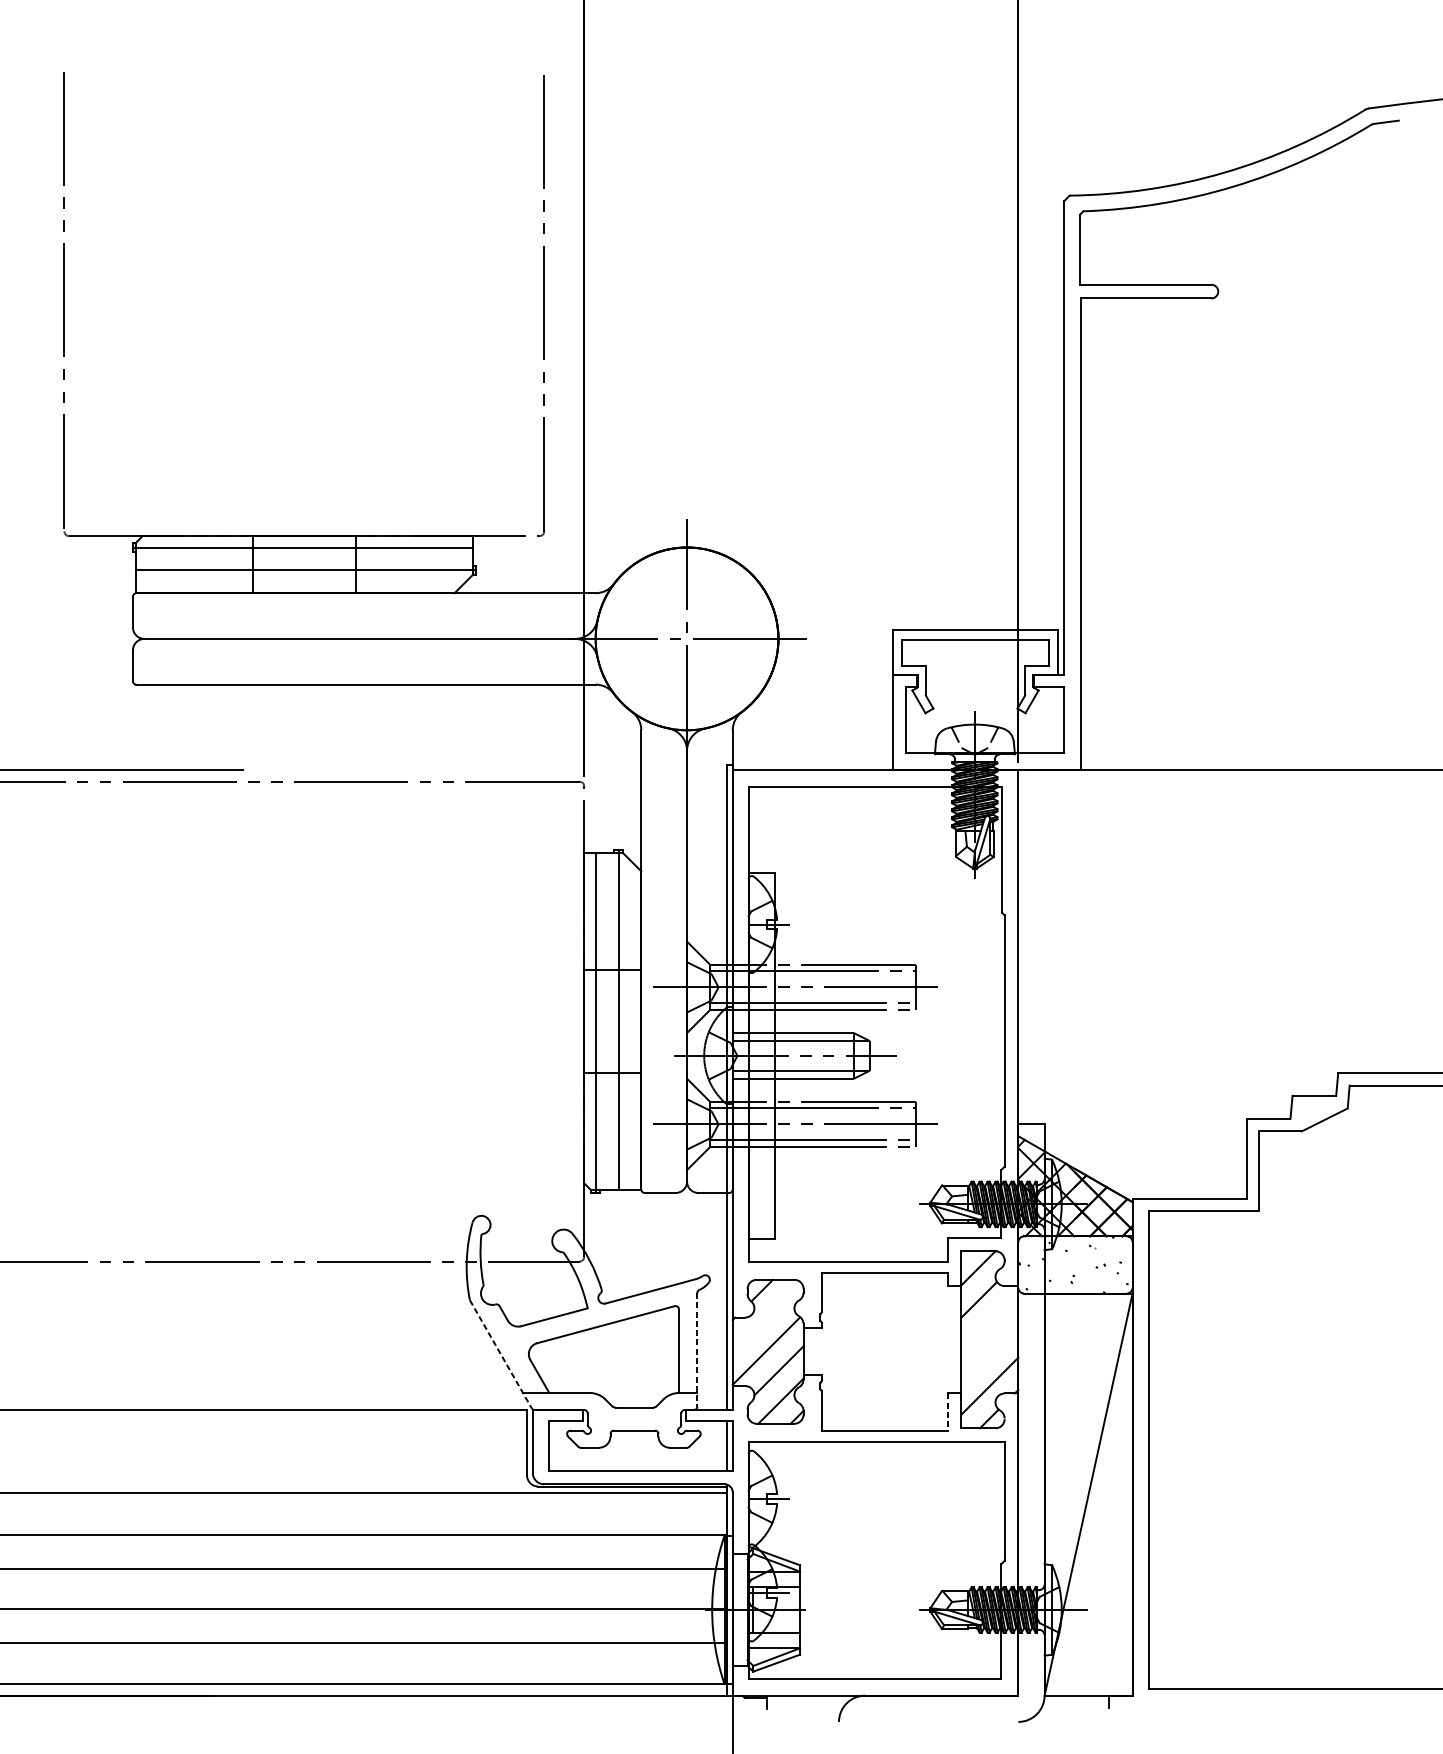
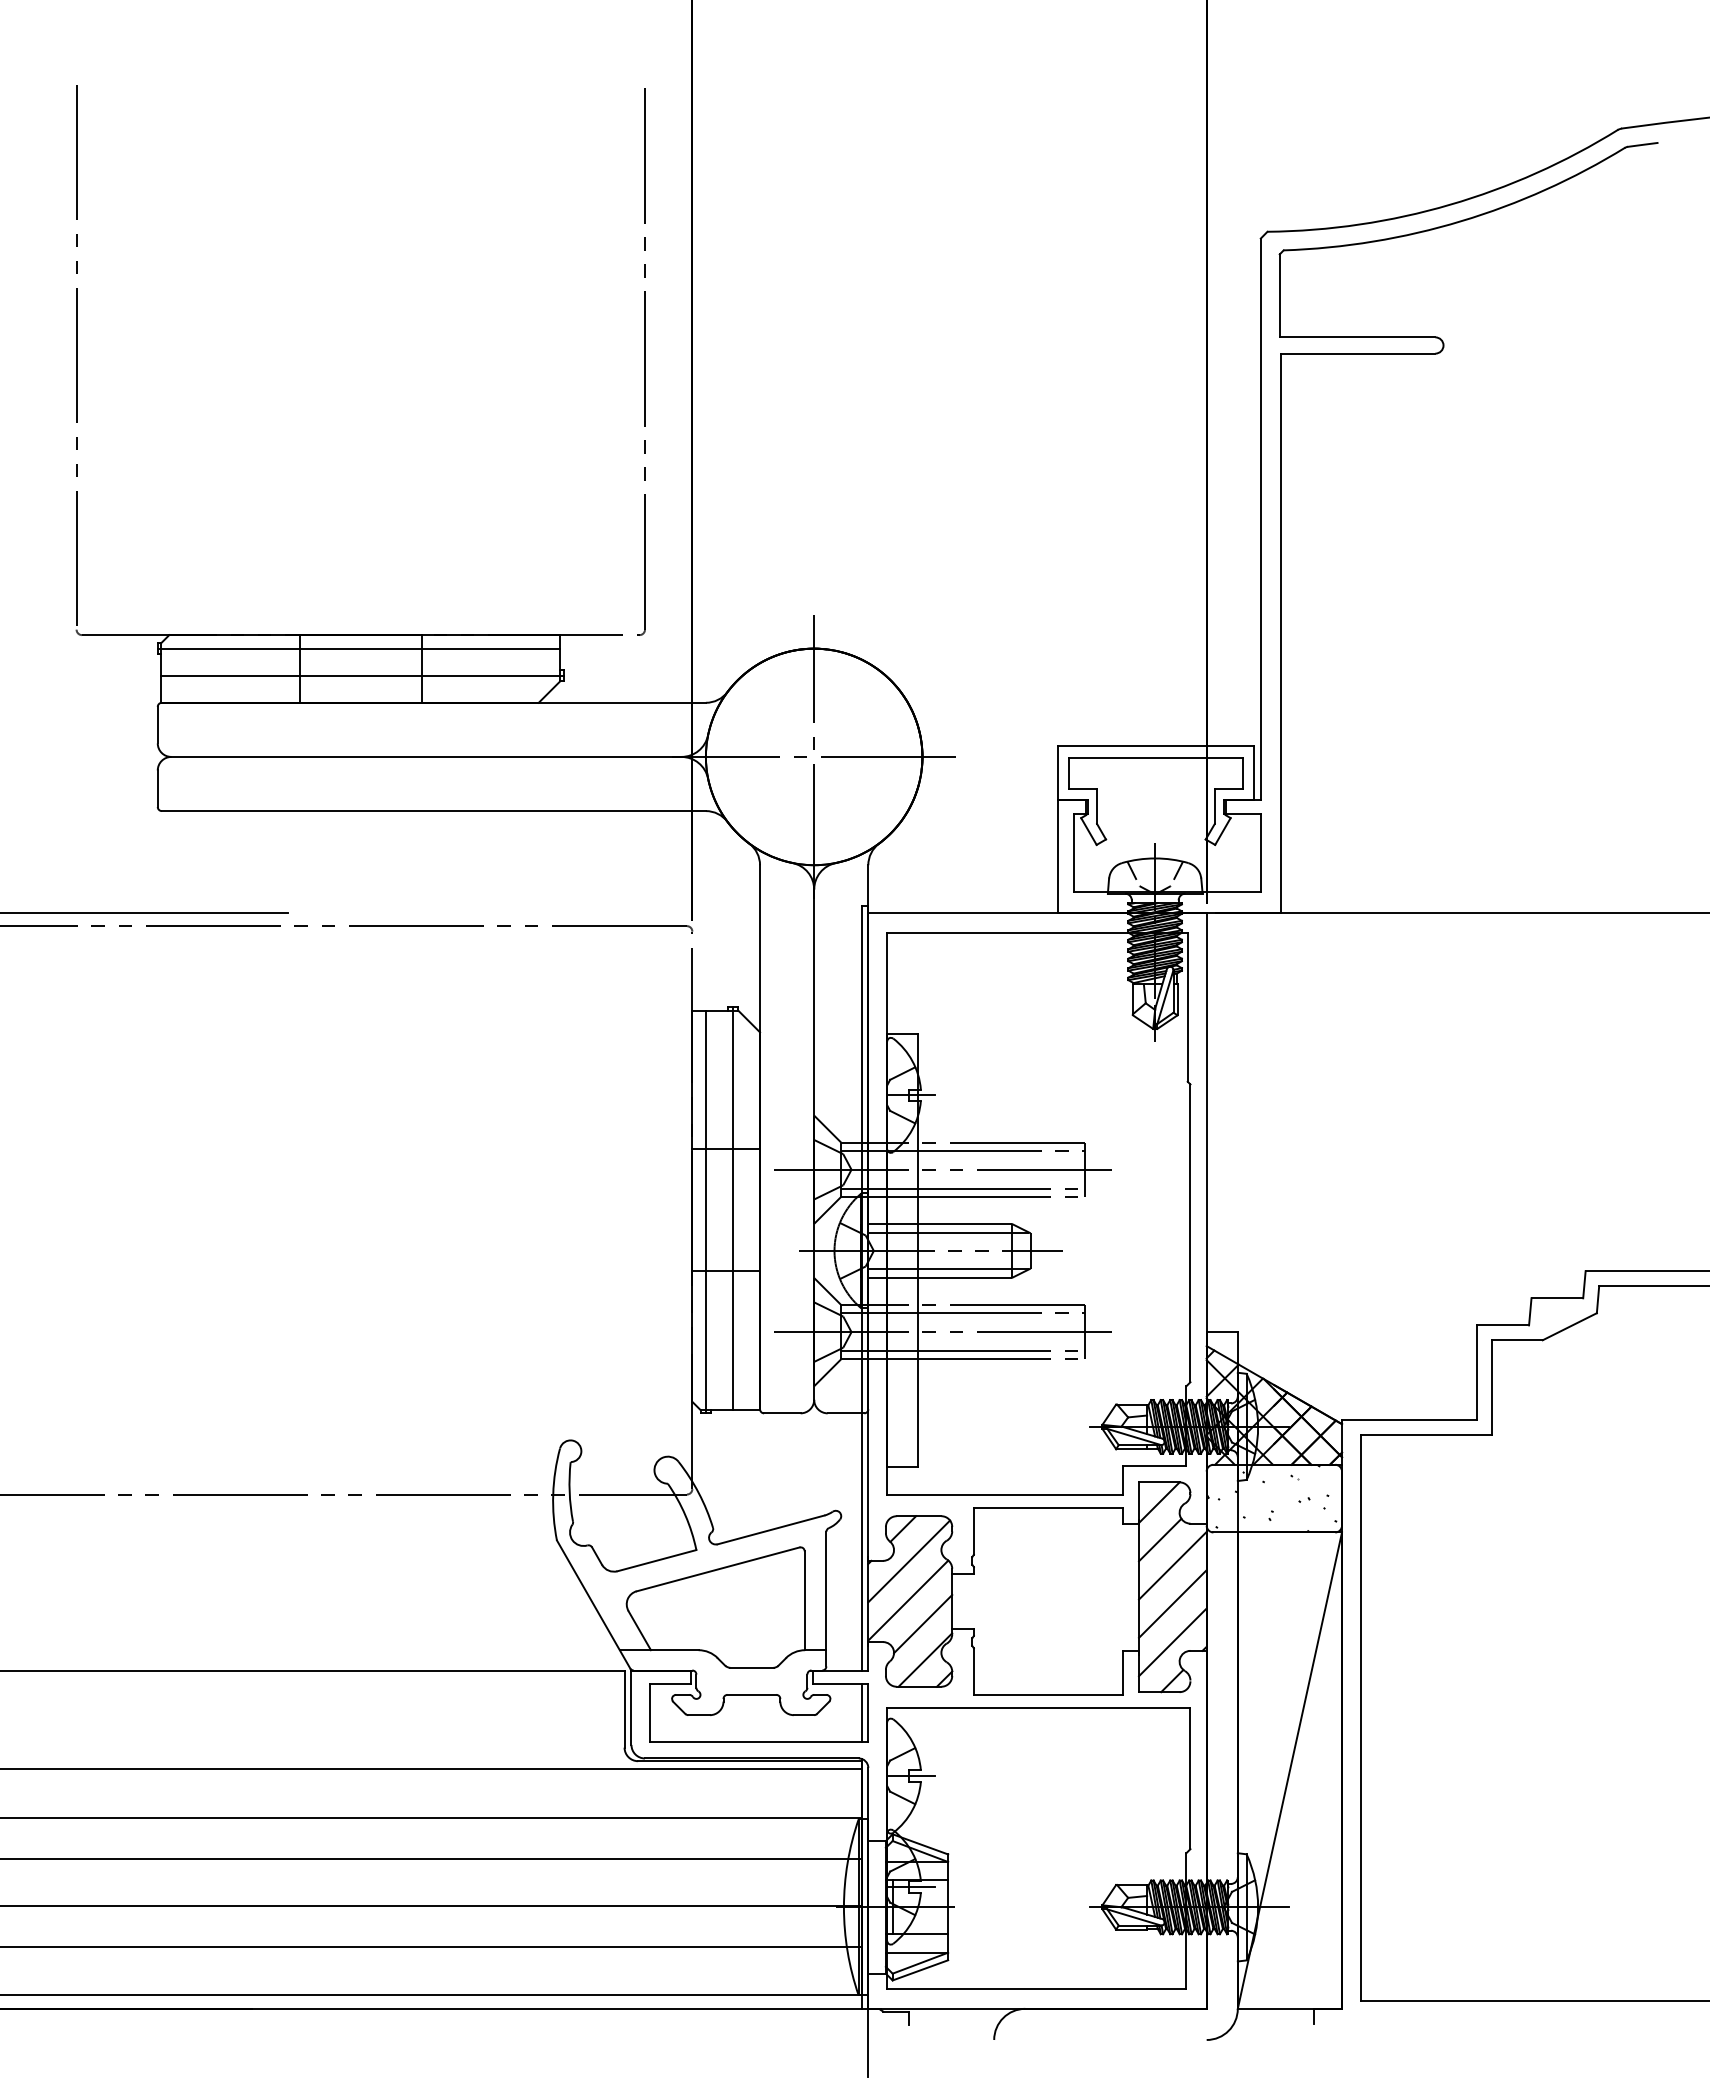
line: (767, 1318) -> (909, 1561), added
line: (989, 1321) -> (1172, 1565), added
line: (697, 1350) -> (826, 1599), dashed -> solid
line: (989, 1353) -> (1172, 1603), added
line: (500, 1354) -> (593, 1604), dashed -> solid
line: (947, 1411) -> (1122, 1672), dashed -> solid

